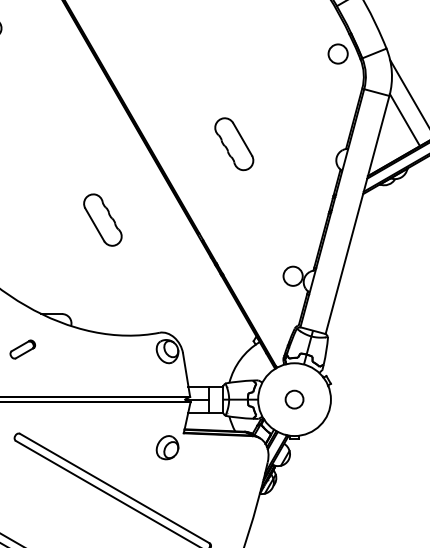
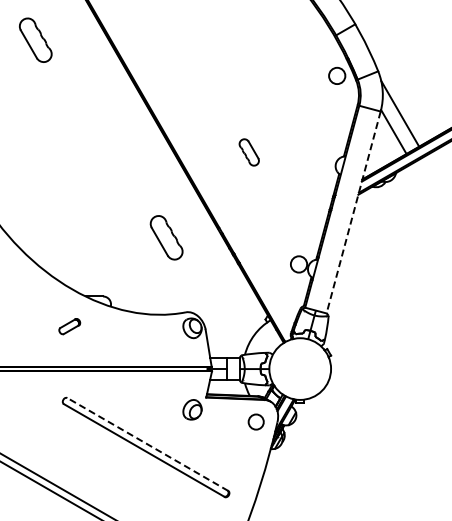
part: (234, 144) -> (249, 152), size x0.6
line: (357, 215) -> (353, 212), solid -> dashed
part: (102, 219) -> (166, 237), moved
circle: (293, 398) -> (255, 421), moved
line: (114, 488) -> (147, 444), solid -> dashed

